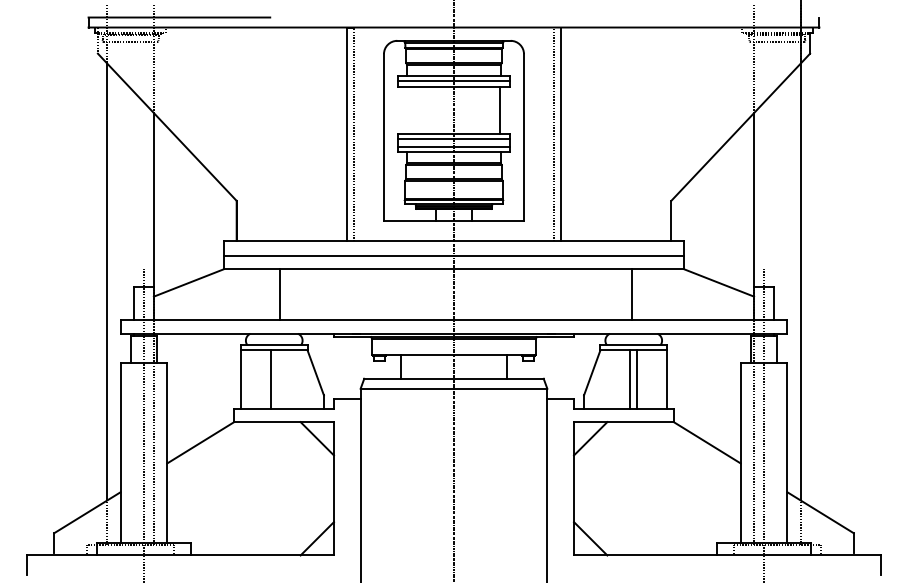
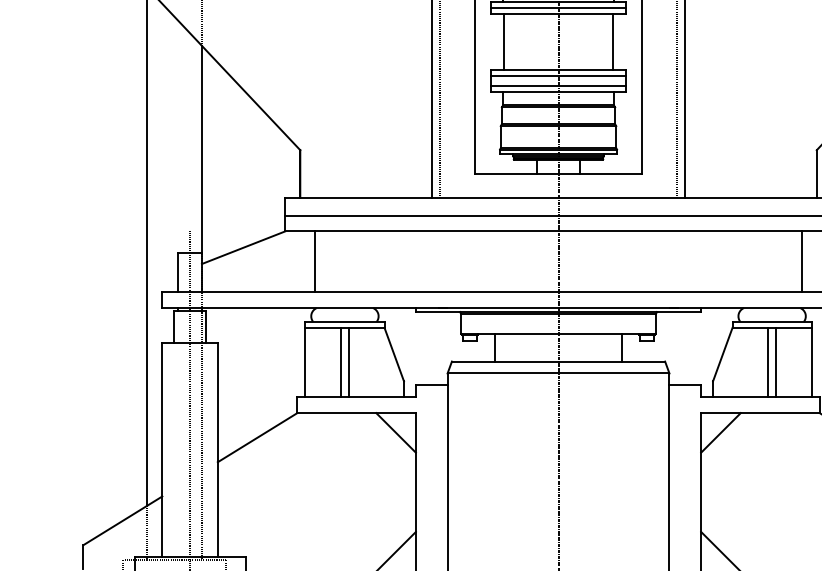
line: (408, 109) -> (504, 41), added
line: (279, 294) -> (314, 261), moved
line: (632, 294) -> (802, 261), moved
line: (277, 379) -> (348, 362), added

